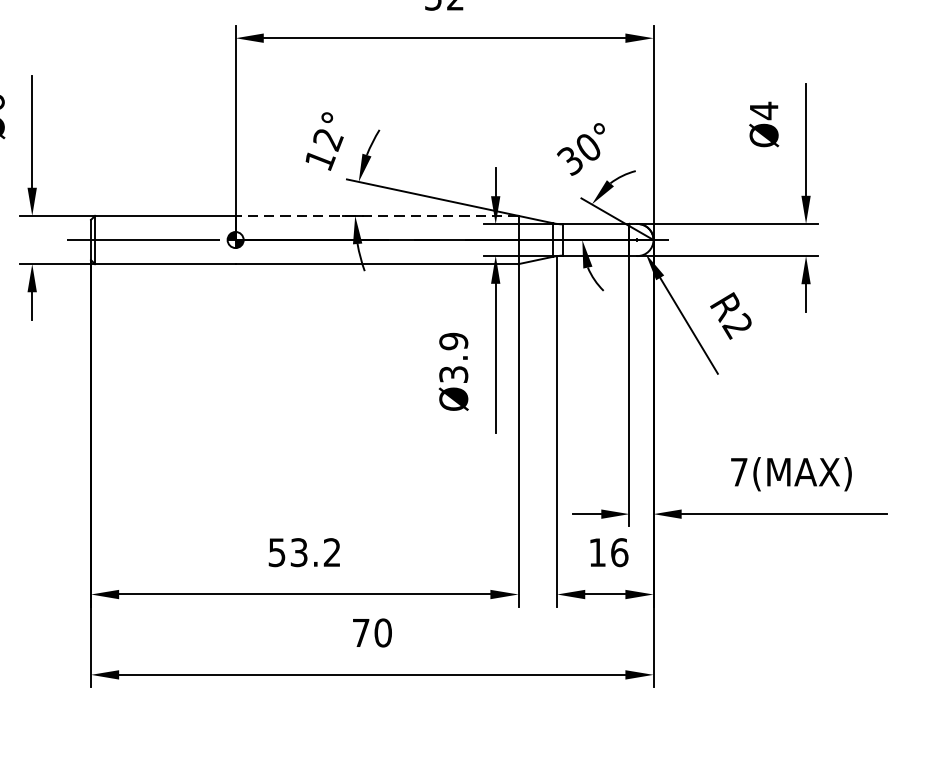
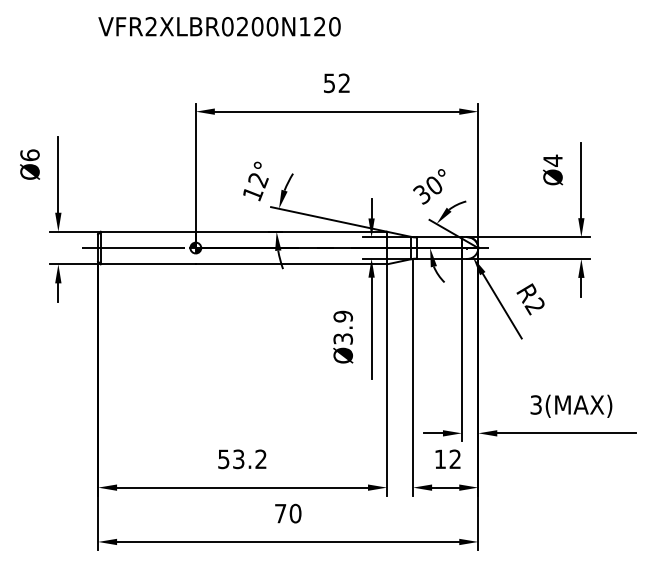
line: (377, 215) -> (291, 231), dashed -> solid
text: (738, 471) -> (535, 404), 7(MAX) -> 3(MAX)
text: (619, 552) -> (455, 459), 16 -> 12

